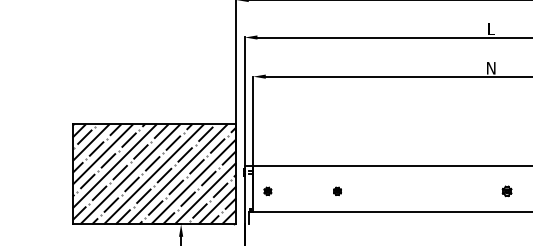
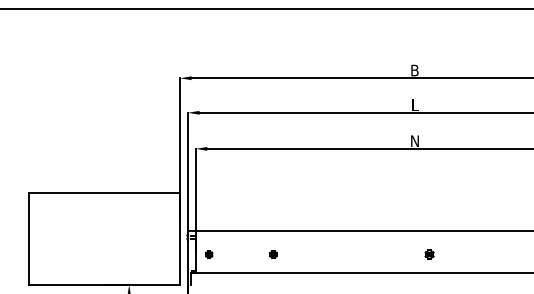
hatch: (154, 173) -> (104, 238), removed

